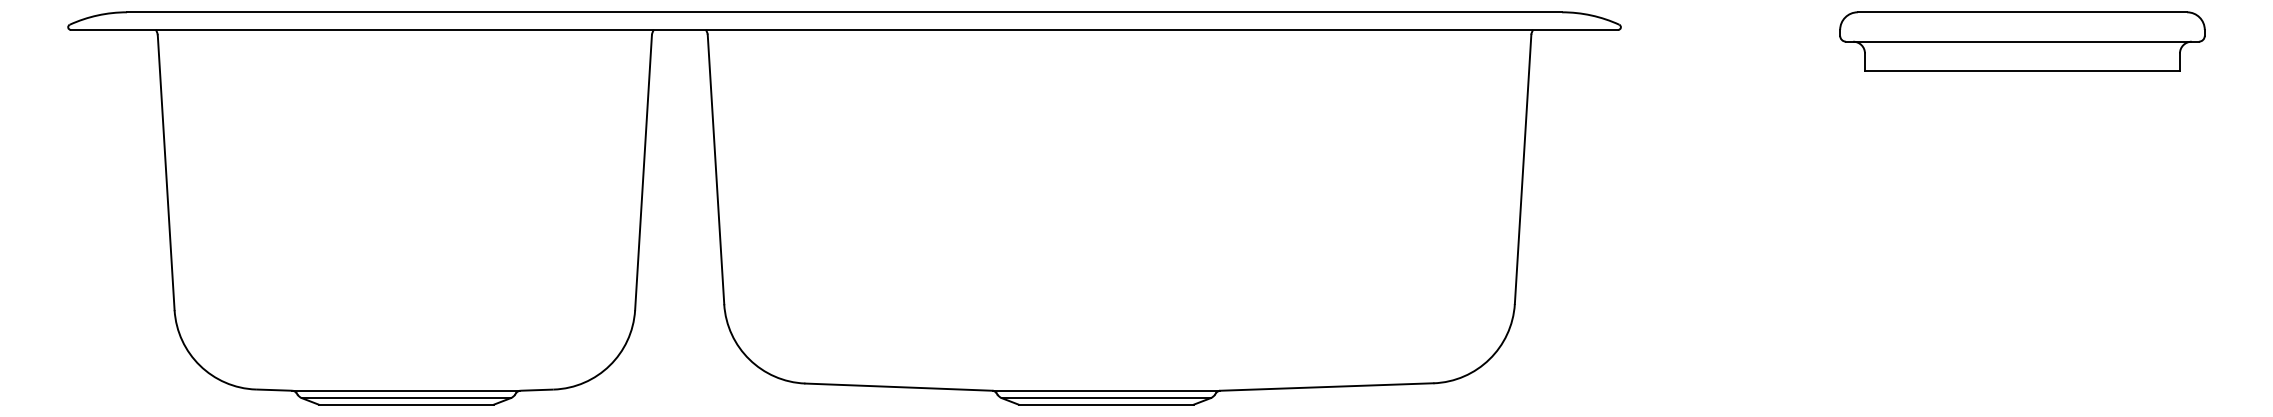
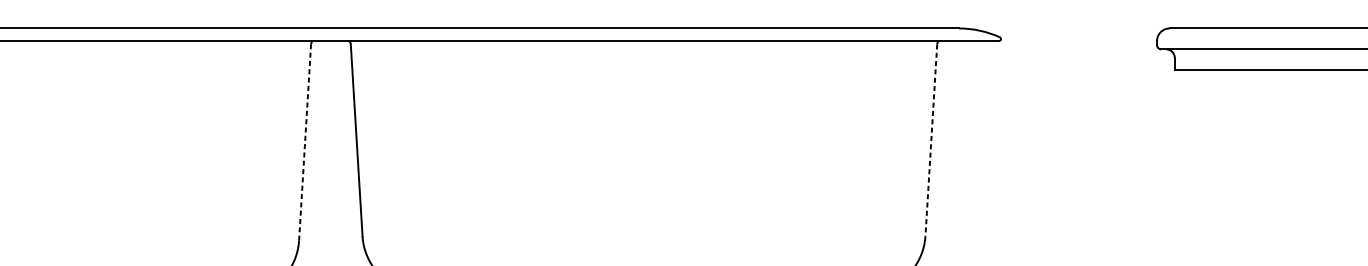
line: (1523, 169) -> (931, 140), solid -> dashed
line: (643, 172) -> (305, 142), solid -> dashed

